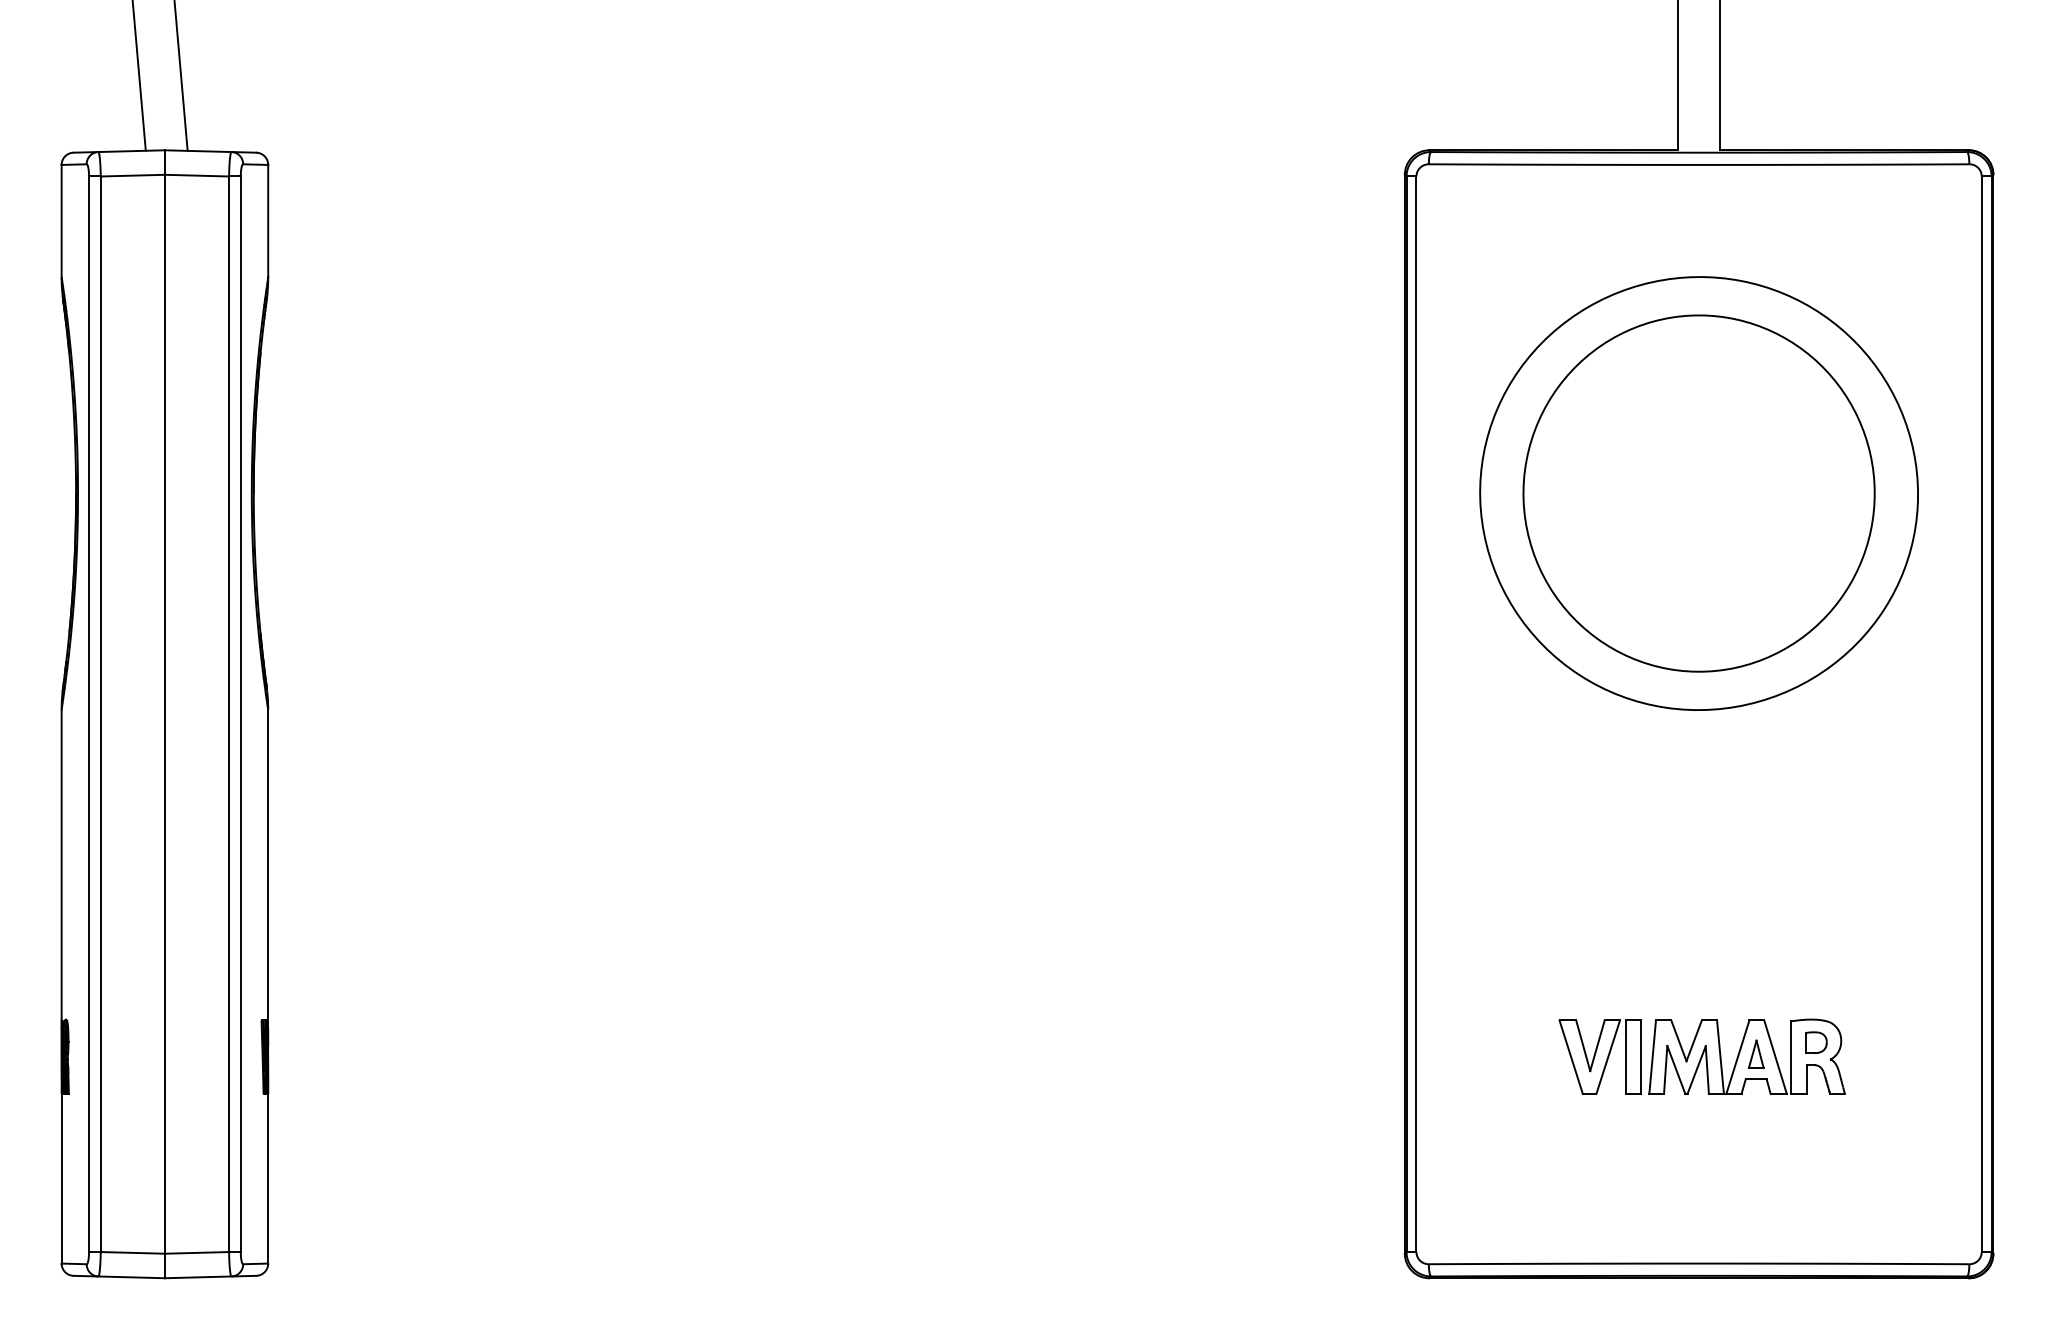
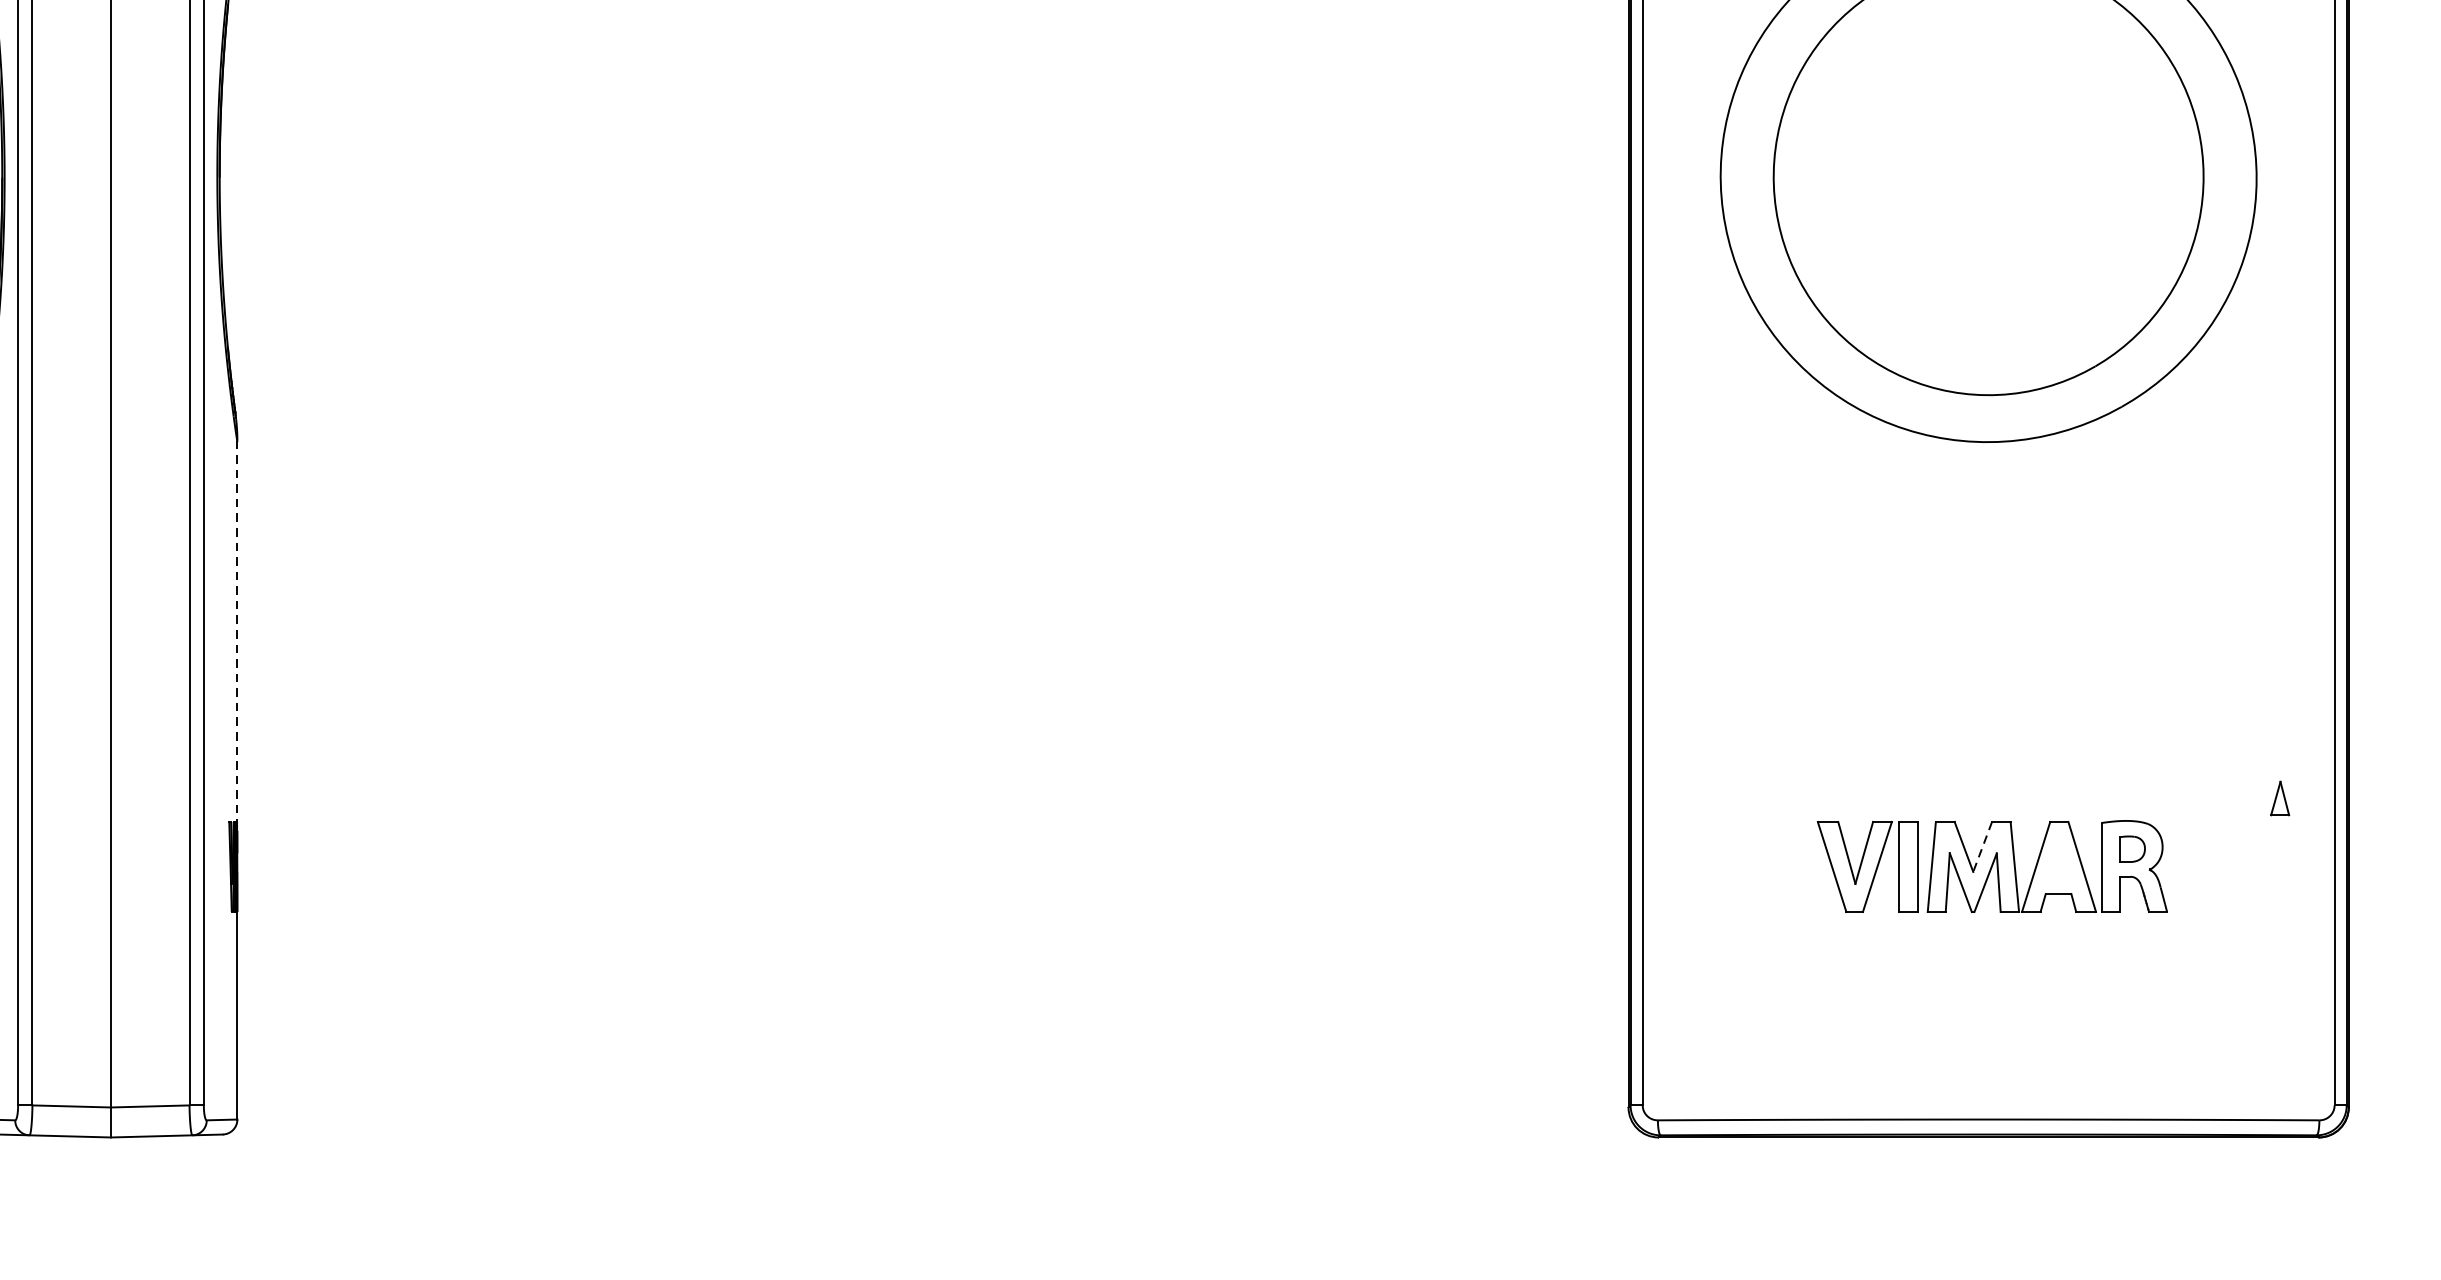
line: (268, 868) -> (237, 635), solid -> dashed
line: (1694, 1040) -> (1983, 846), solid -> dashed
part: (1756, 1053) -> (2280, 797), moved

